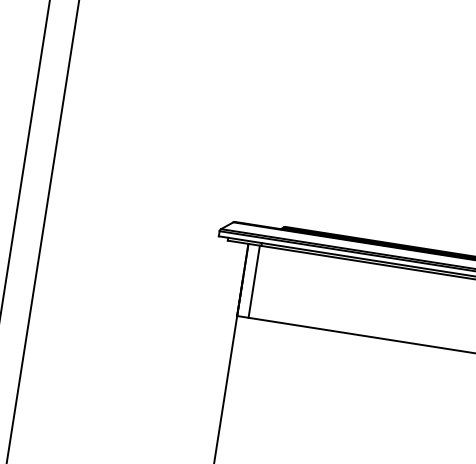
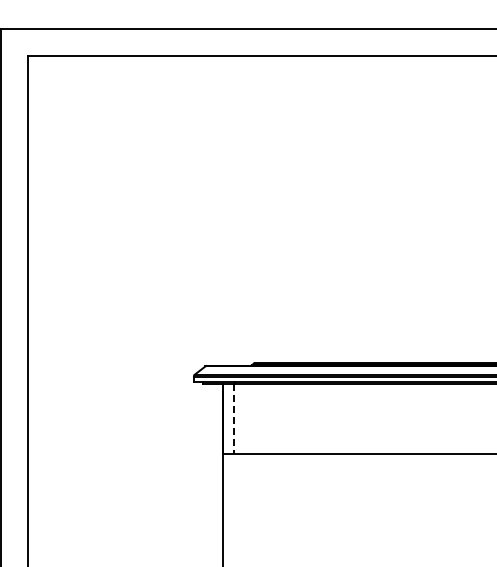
line: (253, 282) -> (233, 419), solid -> dashed

